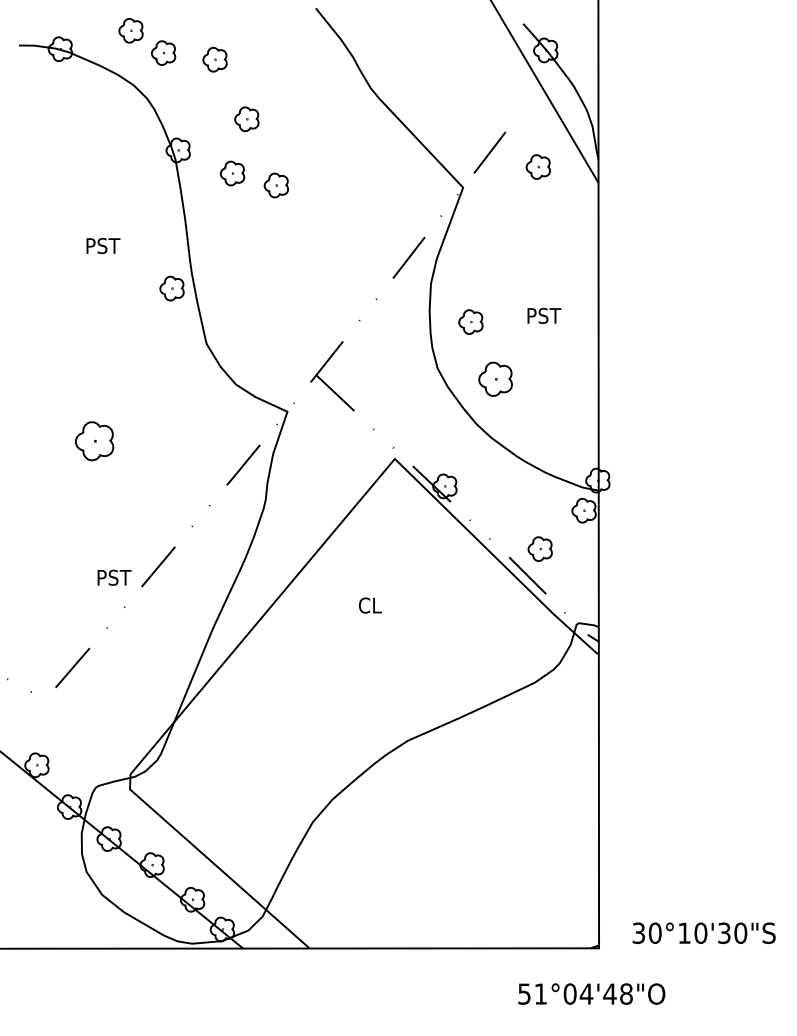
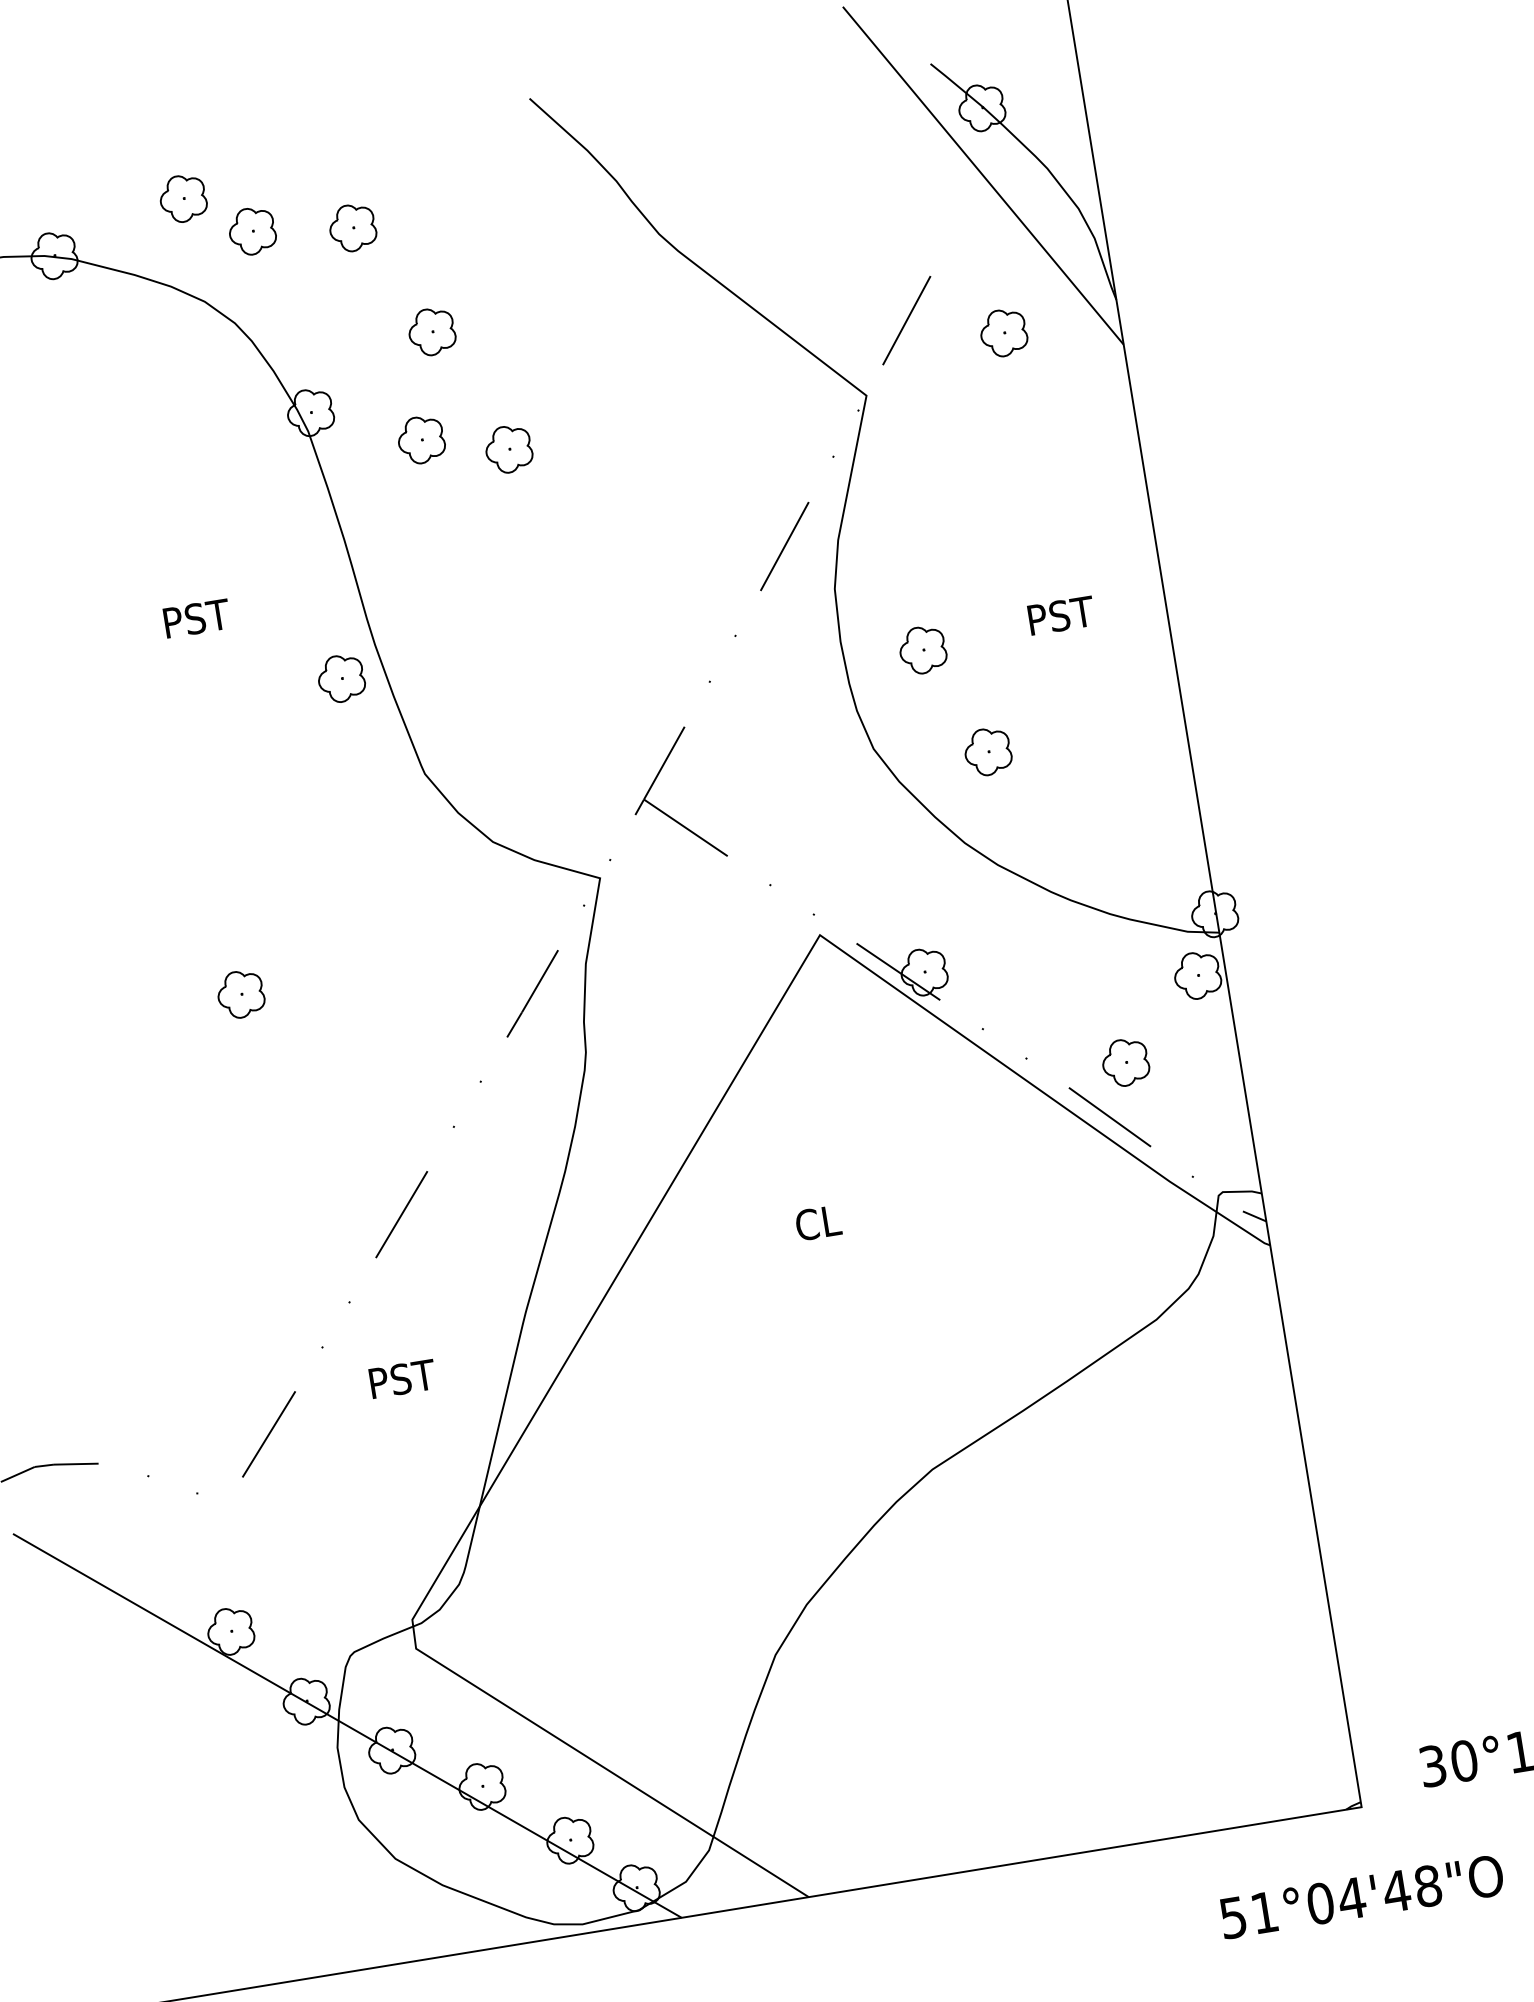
part: (495, 379) -> (987, 752), size x0.71
part: (94, 441) -> (240, 994), size x0.62
text: (114, 577) -> (402, 1378), moved

